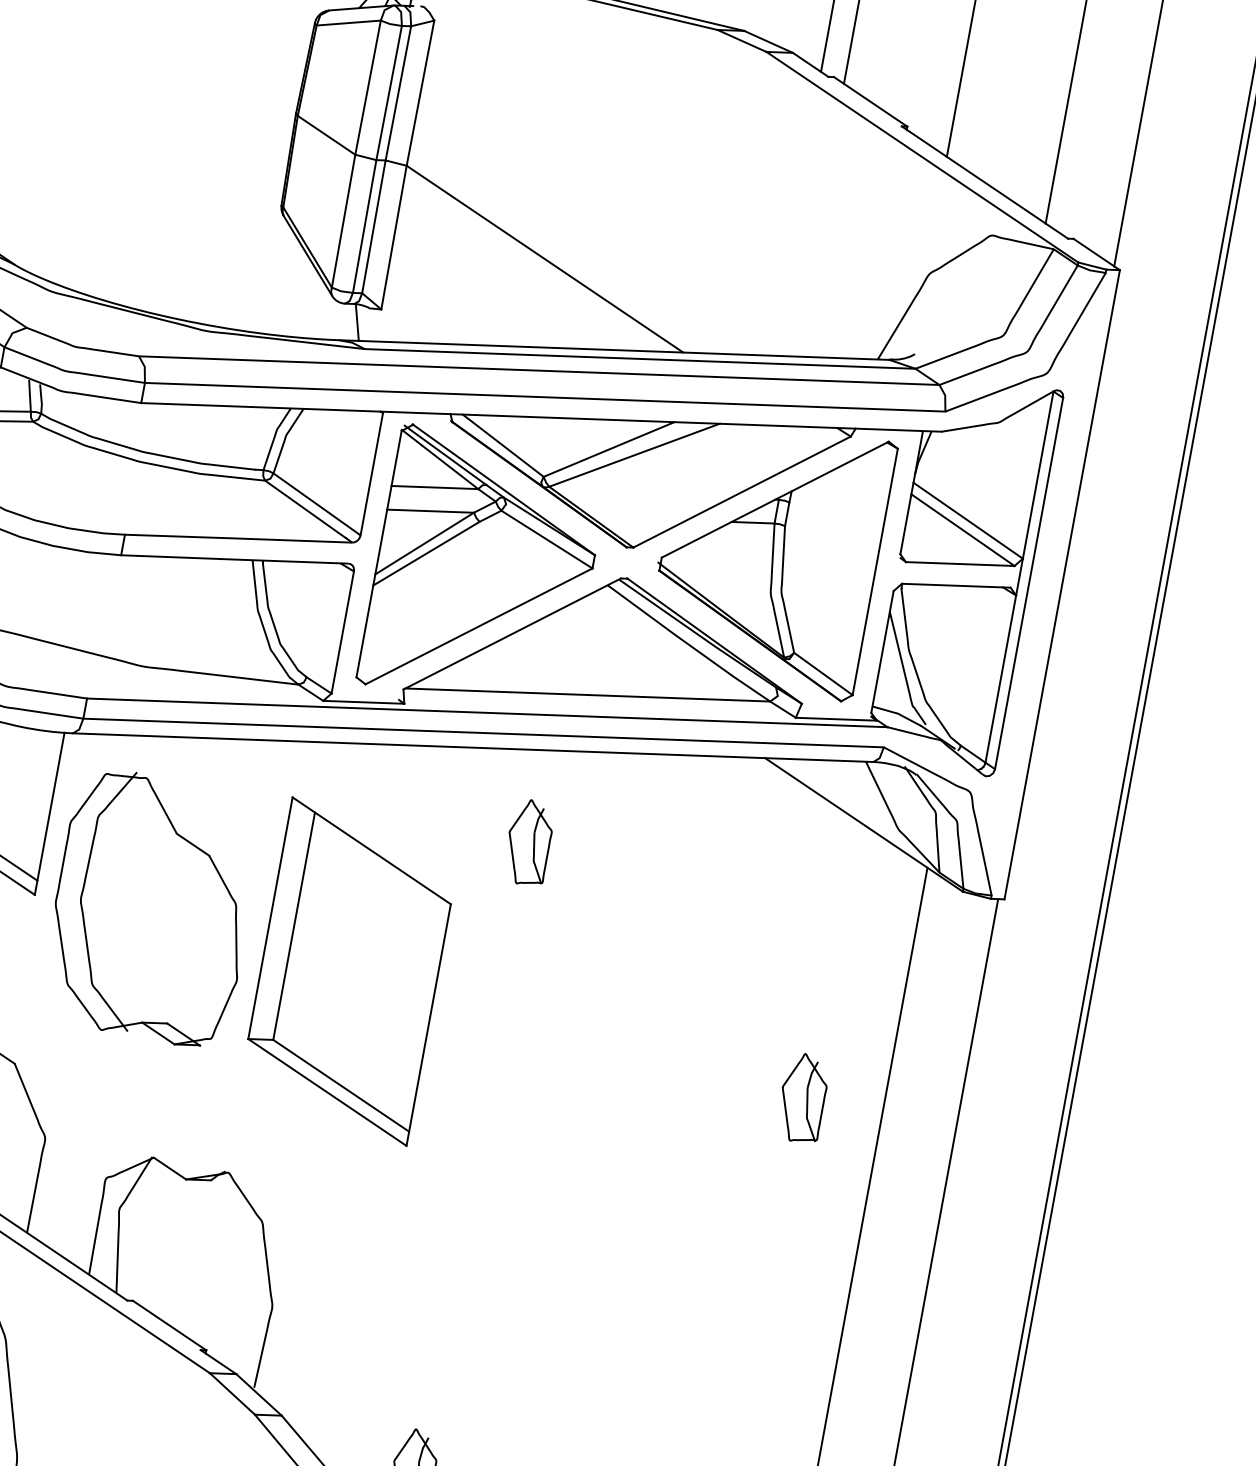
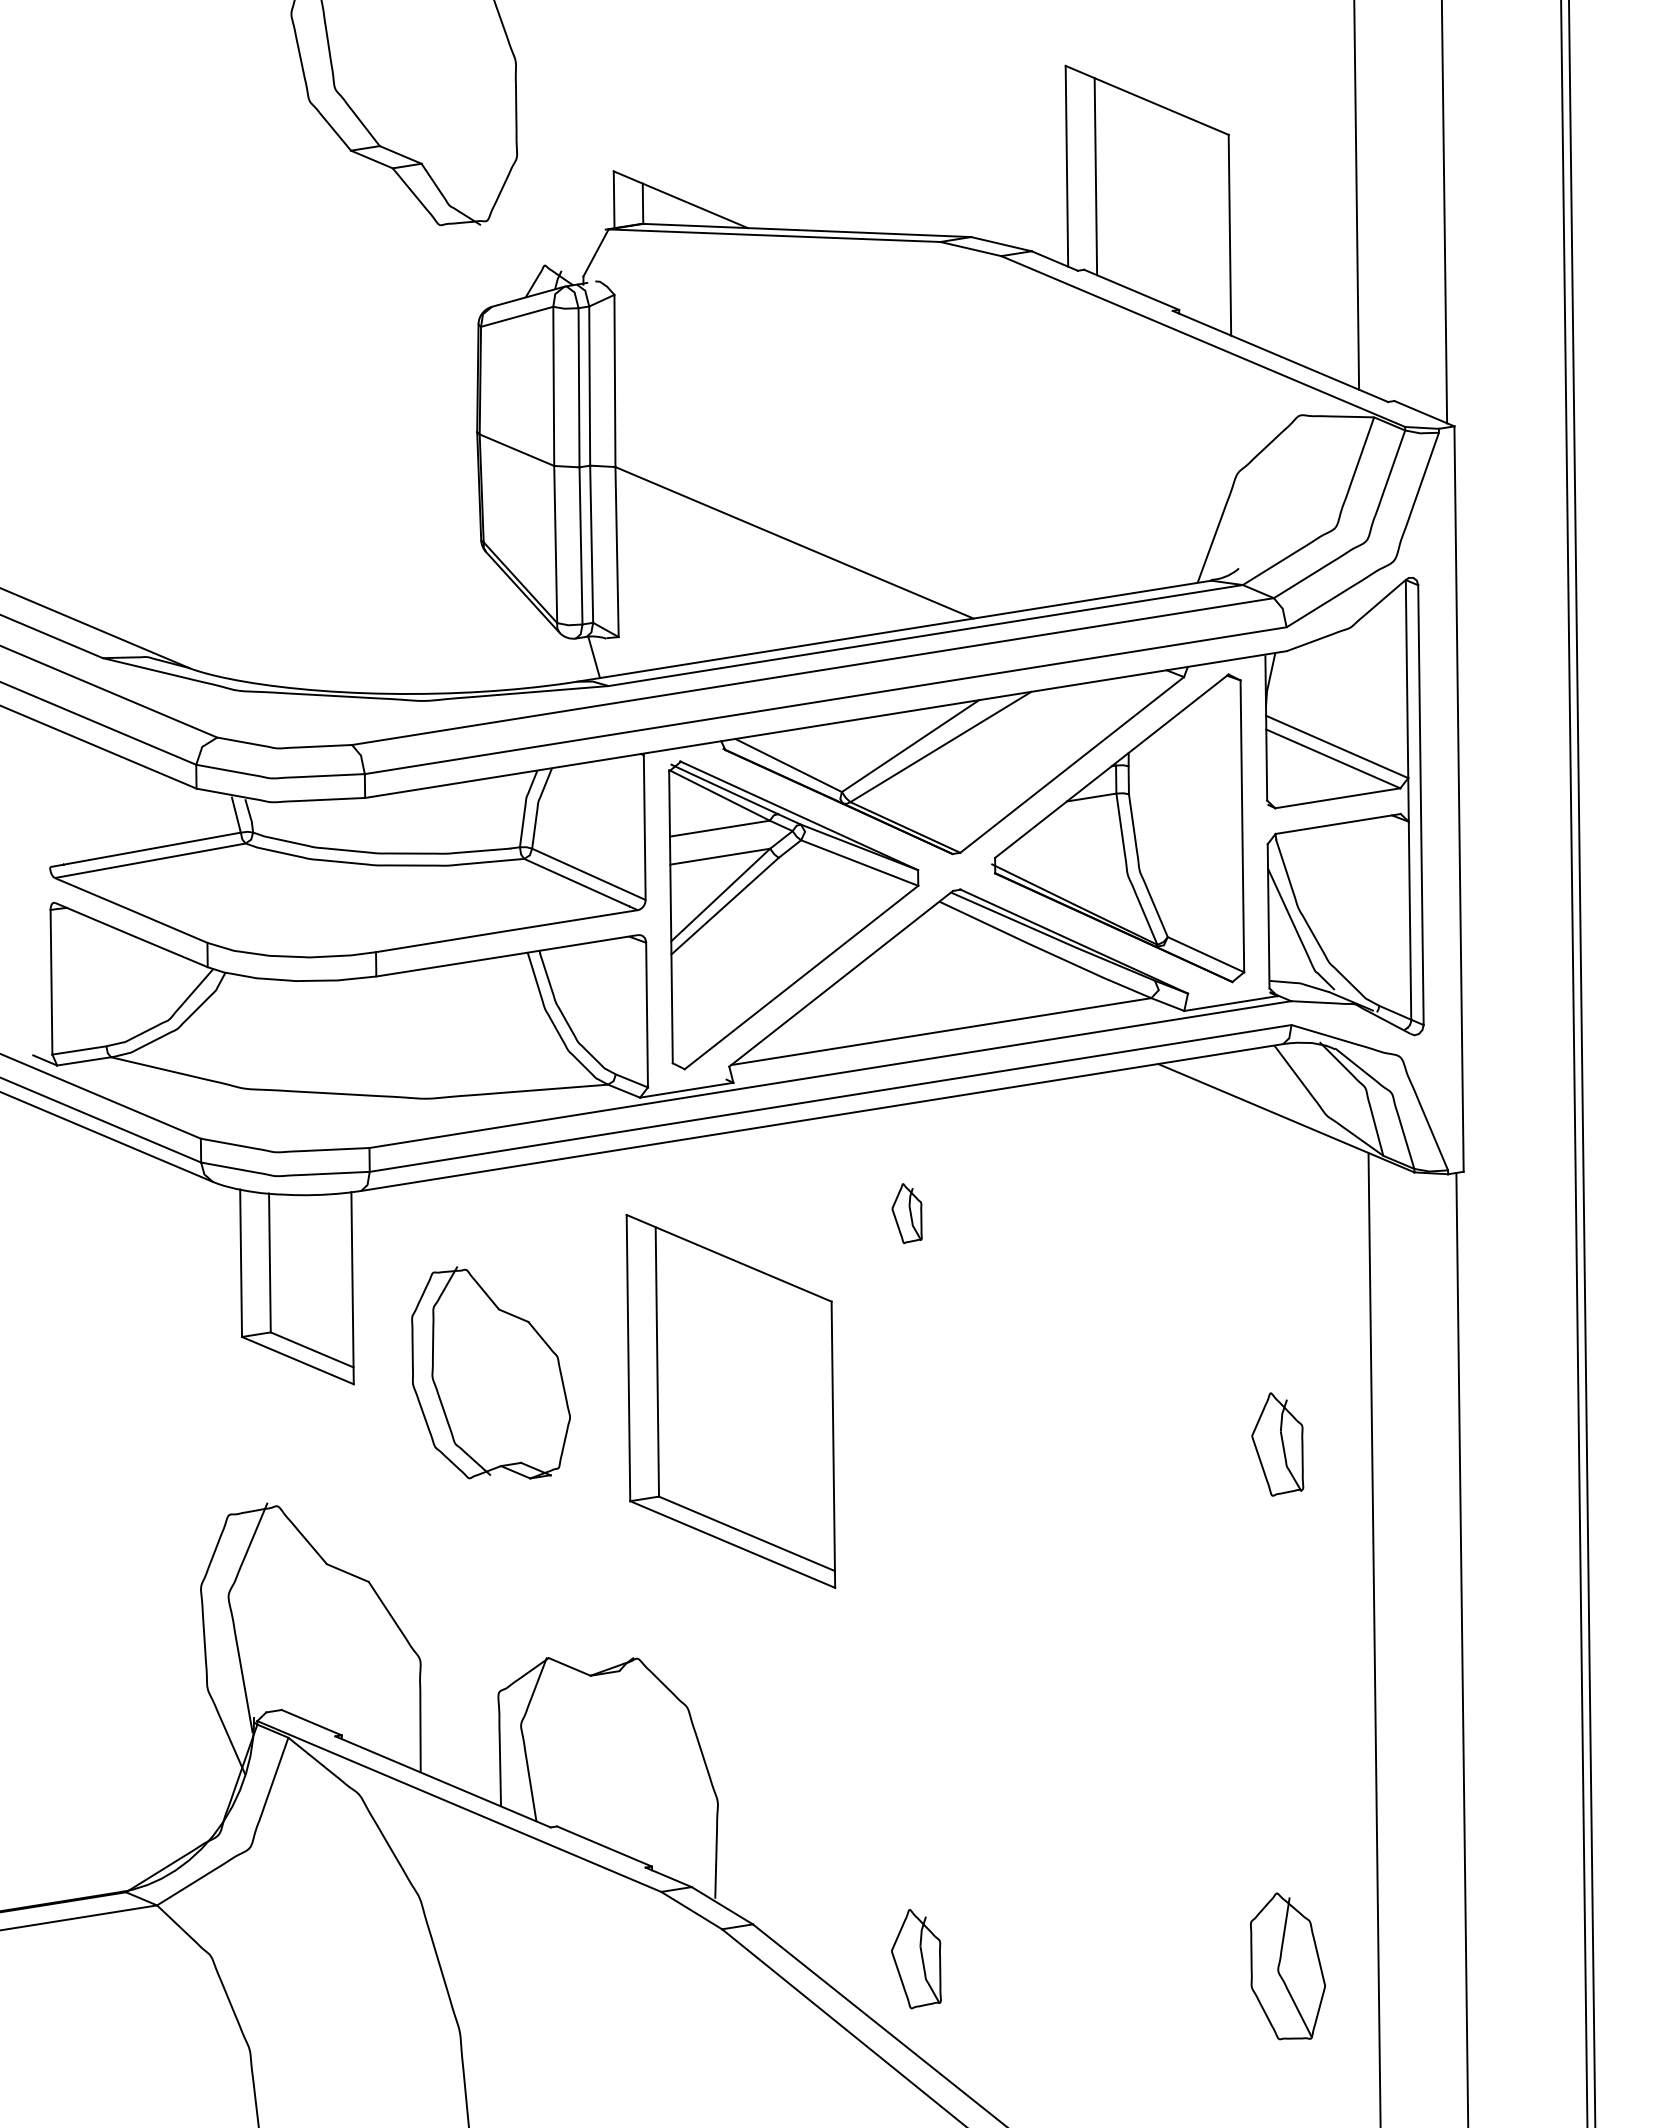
part: (528, 842) -> (906, 1213), size x0.6
part: (151, 907) -> (490, 1372), size x0.7

